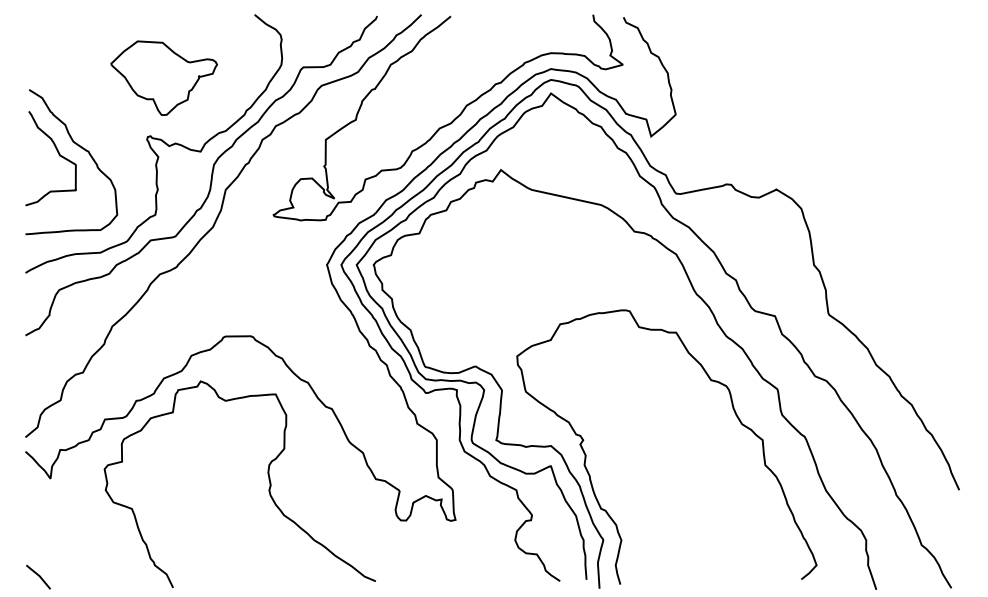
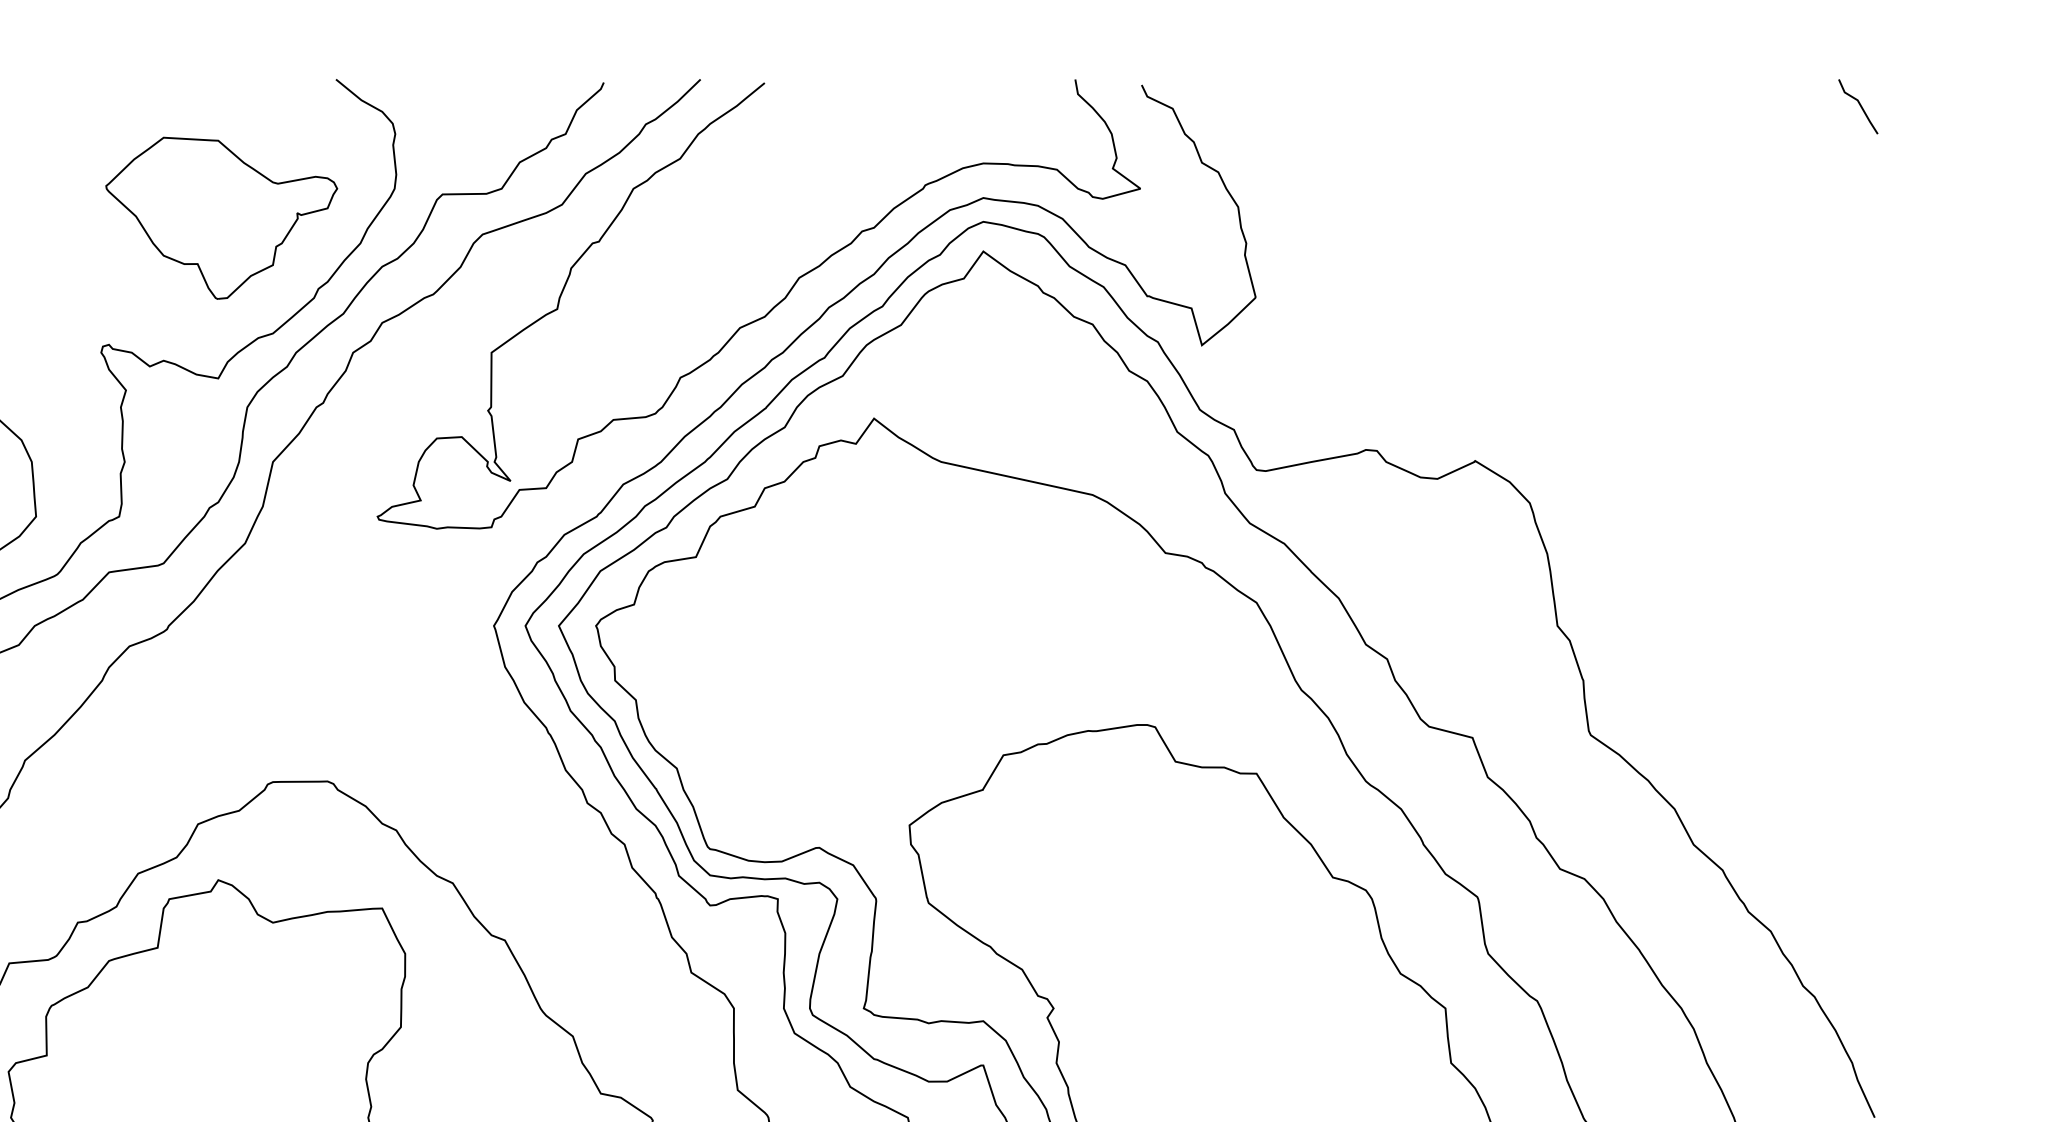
line: (951, 26) -> (1857, 105), added
part: (163, 77) -> (220, 216), moved

